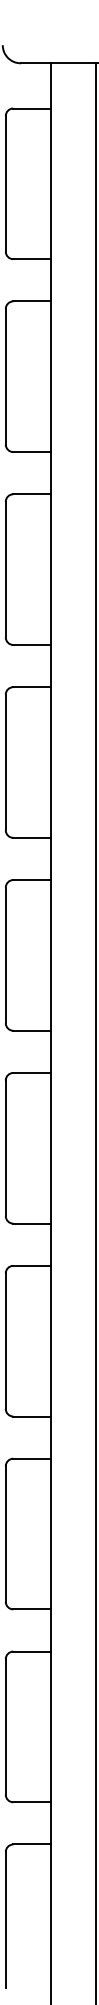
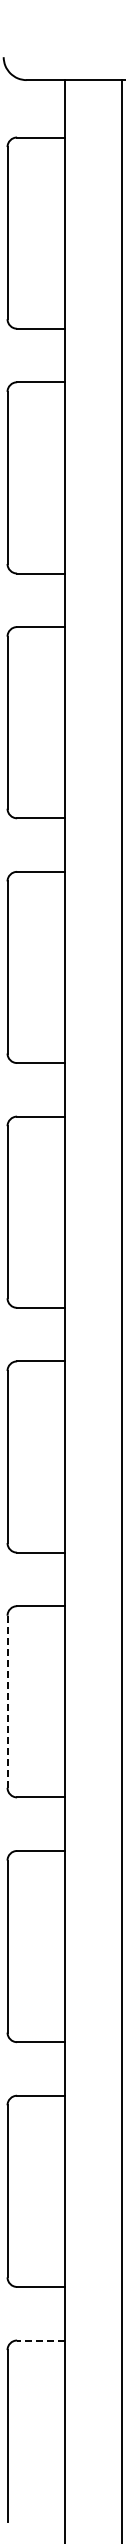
line: (5, 1341) -> (7, 1702), solid -> dashed
line: (32, 1844) -> (41, 2340), solid -> dashed

